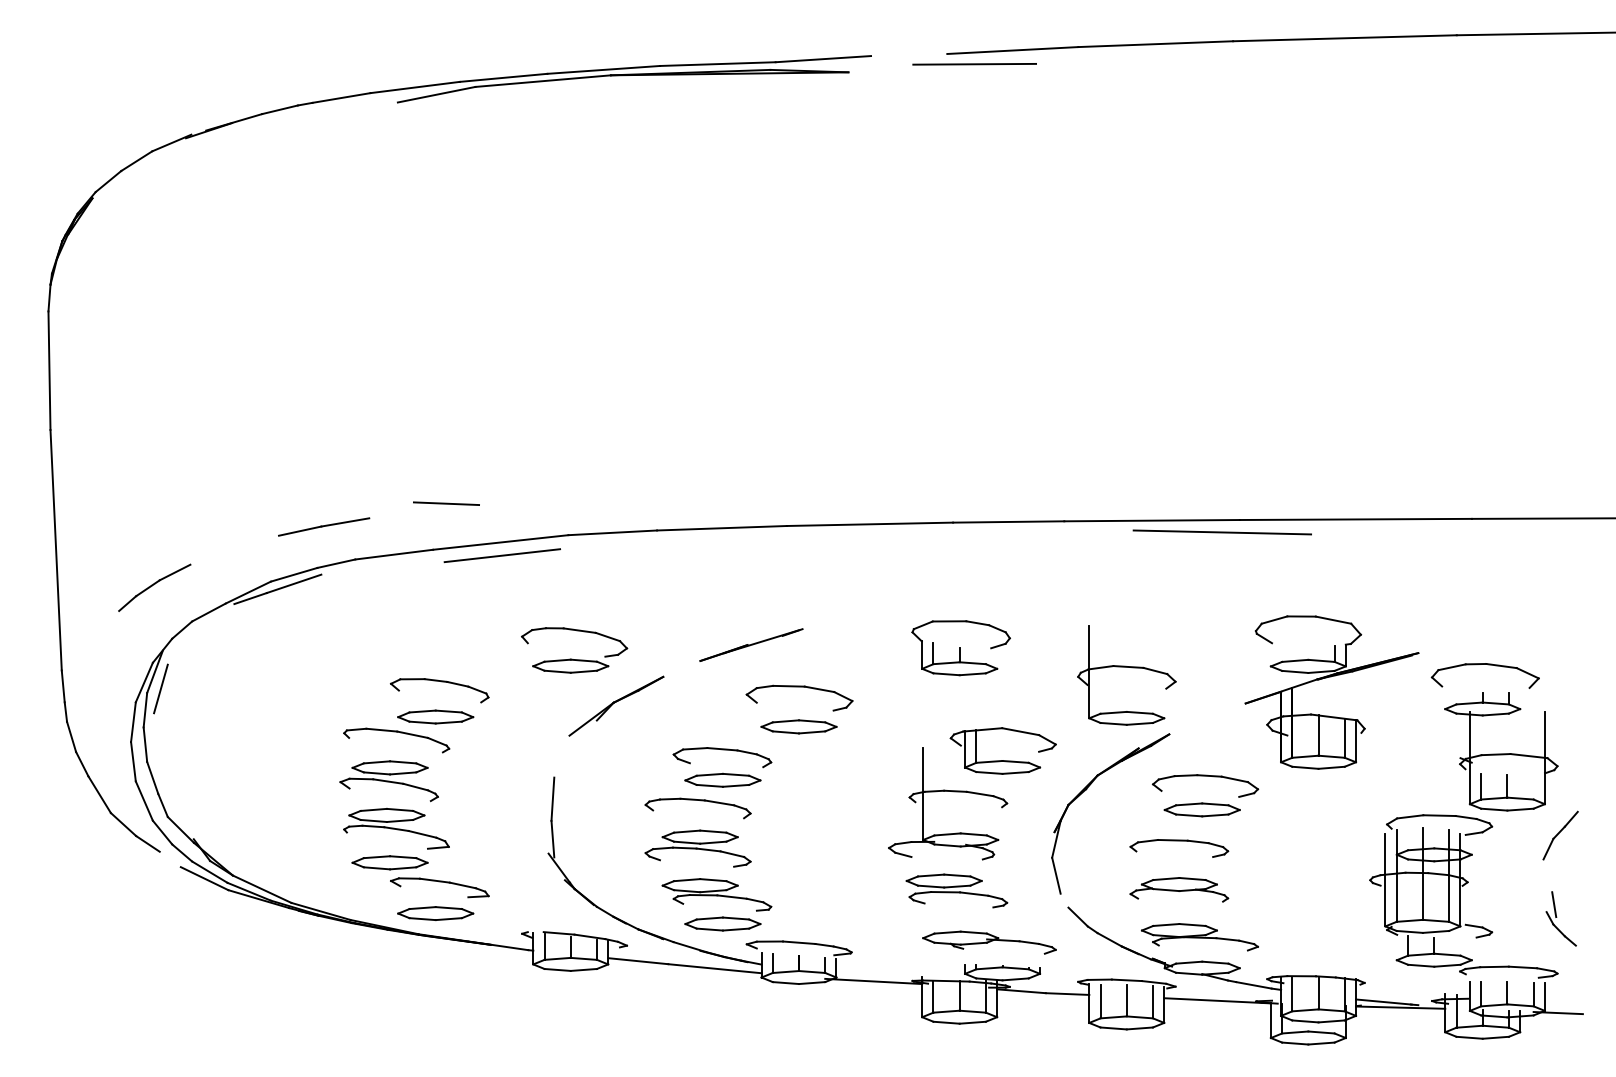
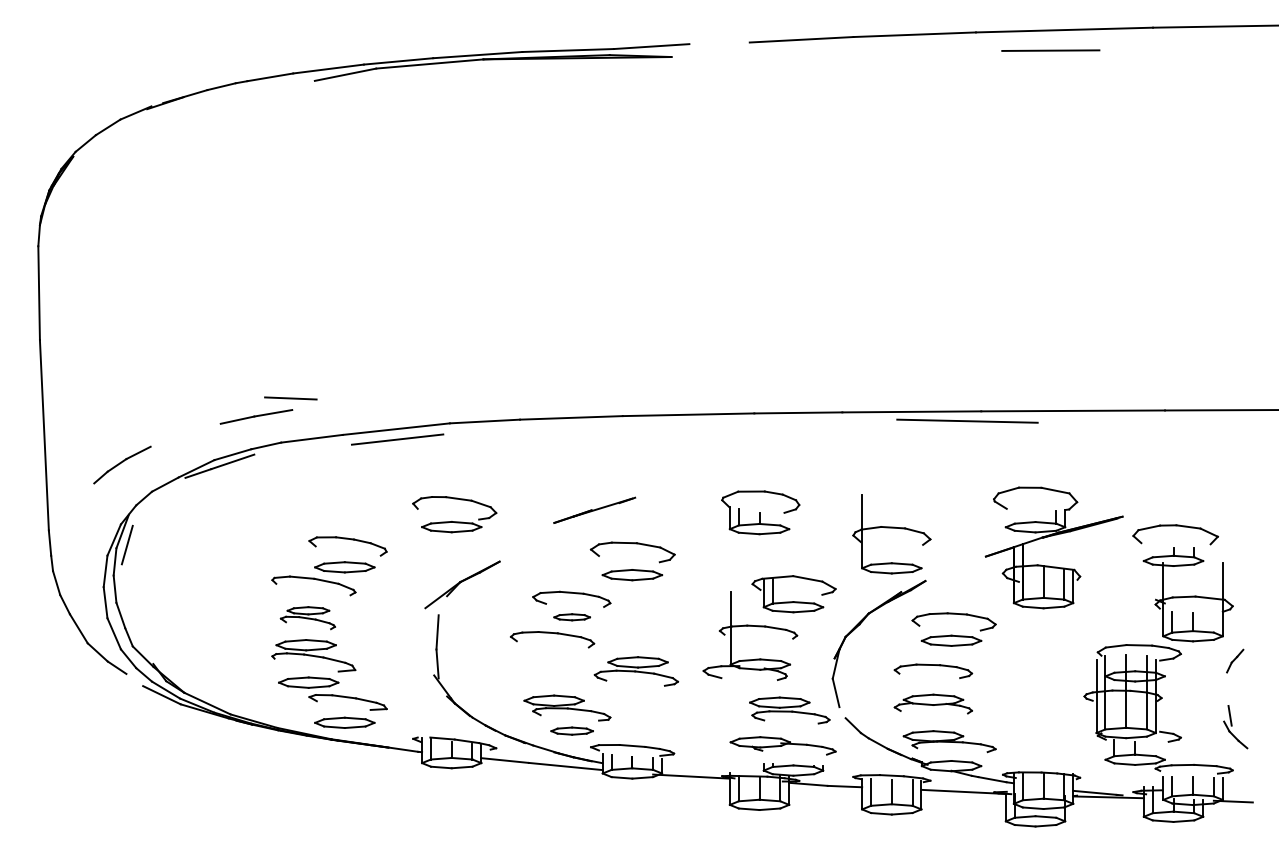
line: (974, 64) -> (1050, 50), moved
line: (446, 503) -> (290, 398), moved
part: (616, 705) -> (462, 584), moved
part: (722, 779) -> (571, 616), size x0.6
part: (388, 781) -> (307, 618), size x0.7
part: (1560, 835) -> (1235, 661), size x0.6
part: (697, 848) -> (635, 671), moved
part: (956, 890) -> (789, 710), moved
part: (722, 923) -> (571, 730), size x0.7

